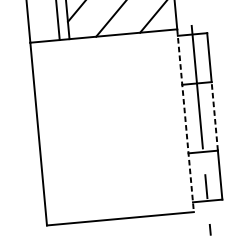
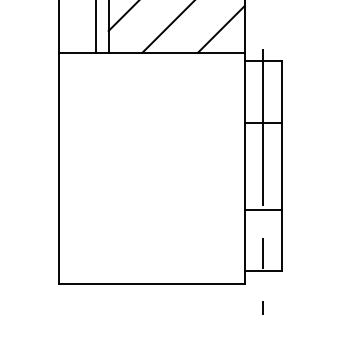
line: (214, 115) -> (281, 165), dashed -> solid
line: (185, 120) -> (244, 168), dashed -> solid

